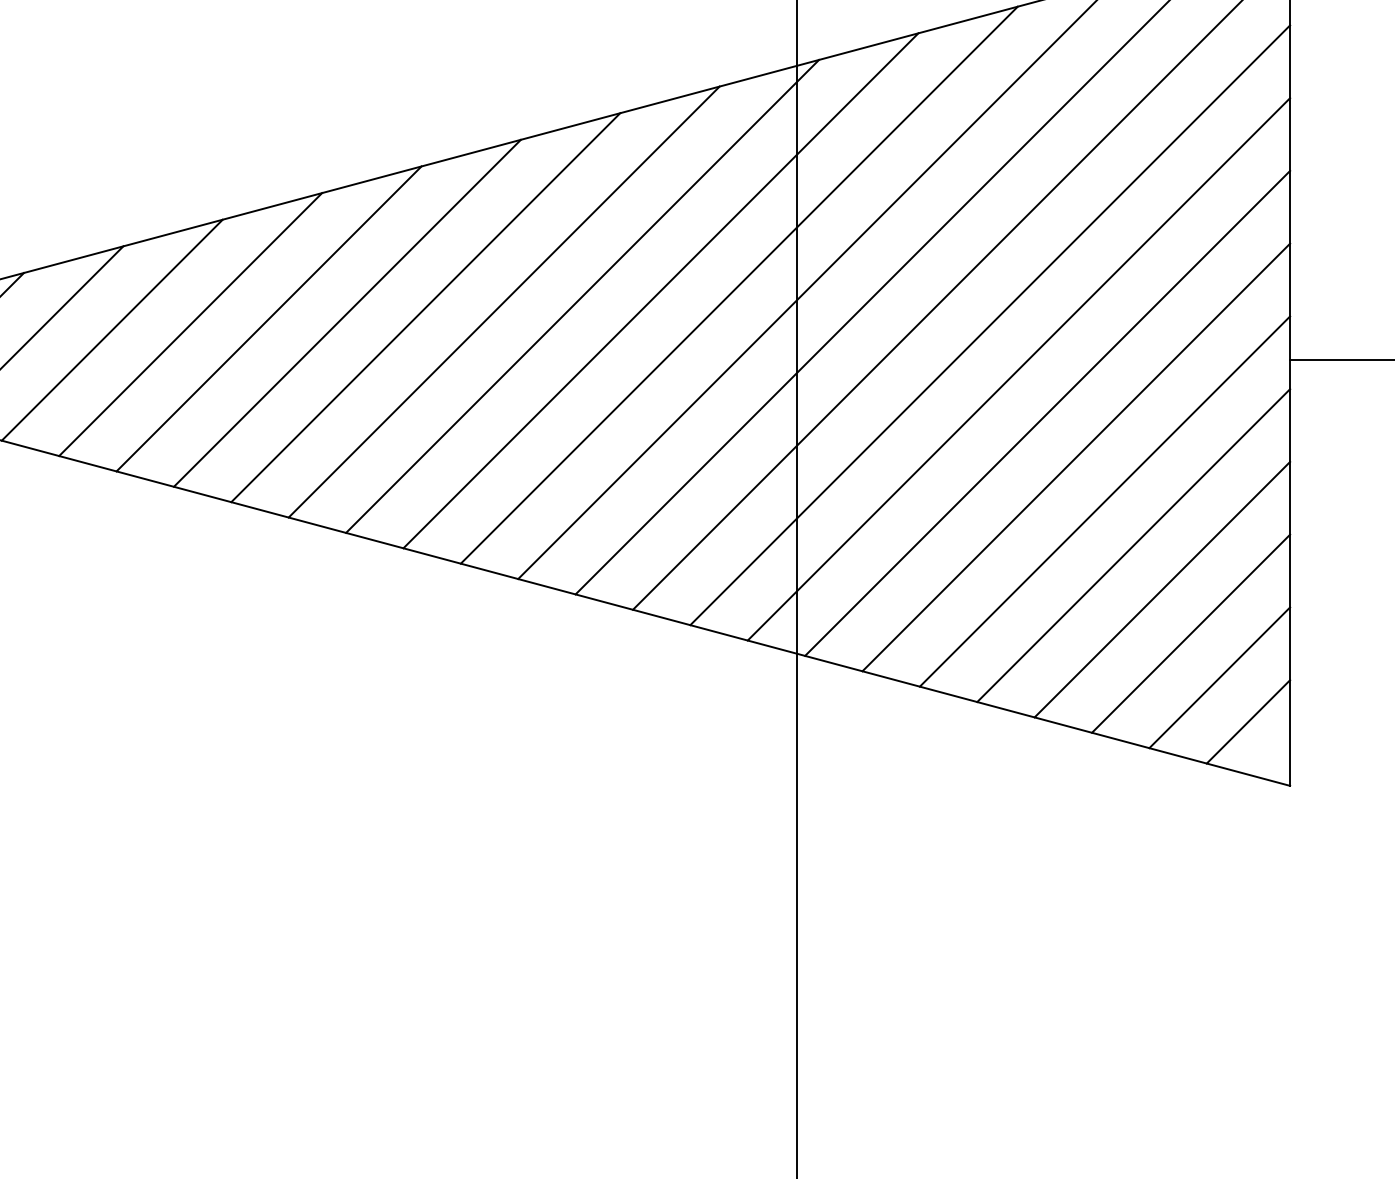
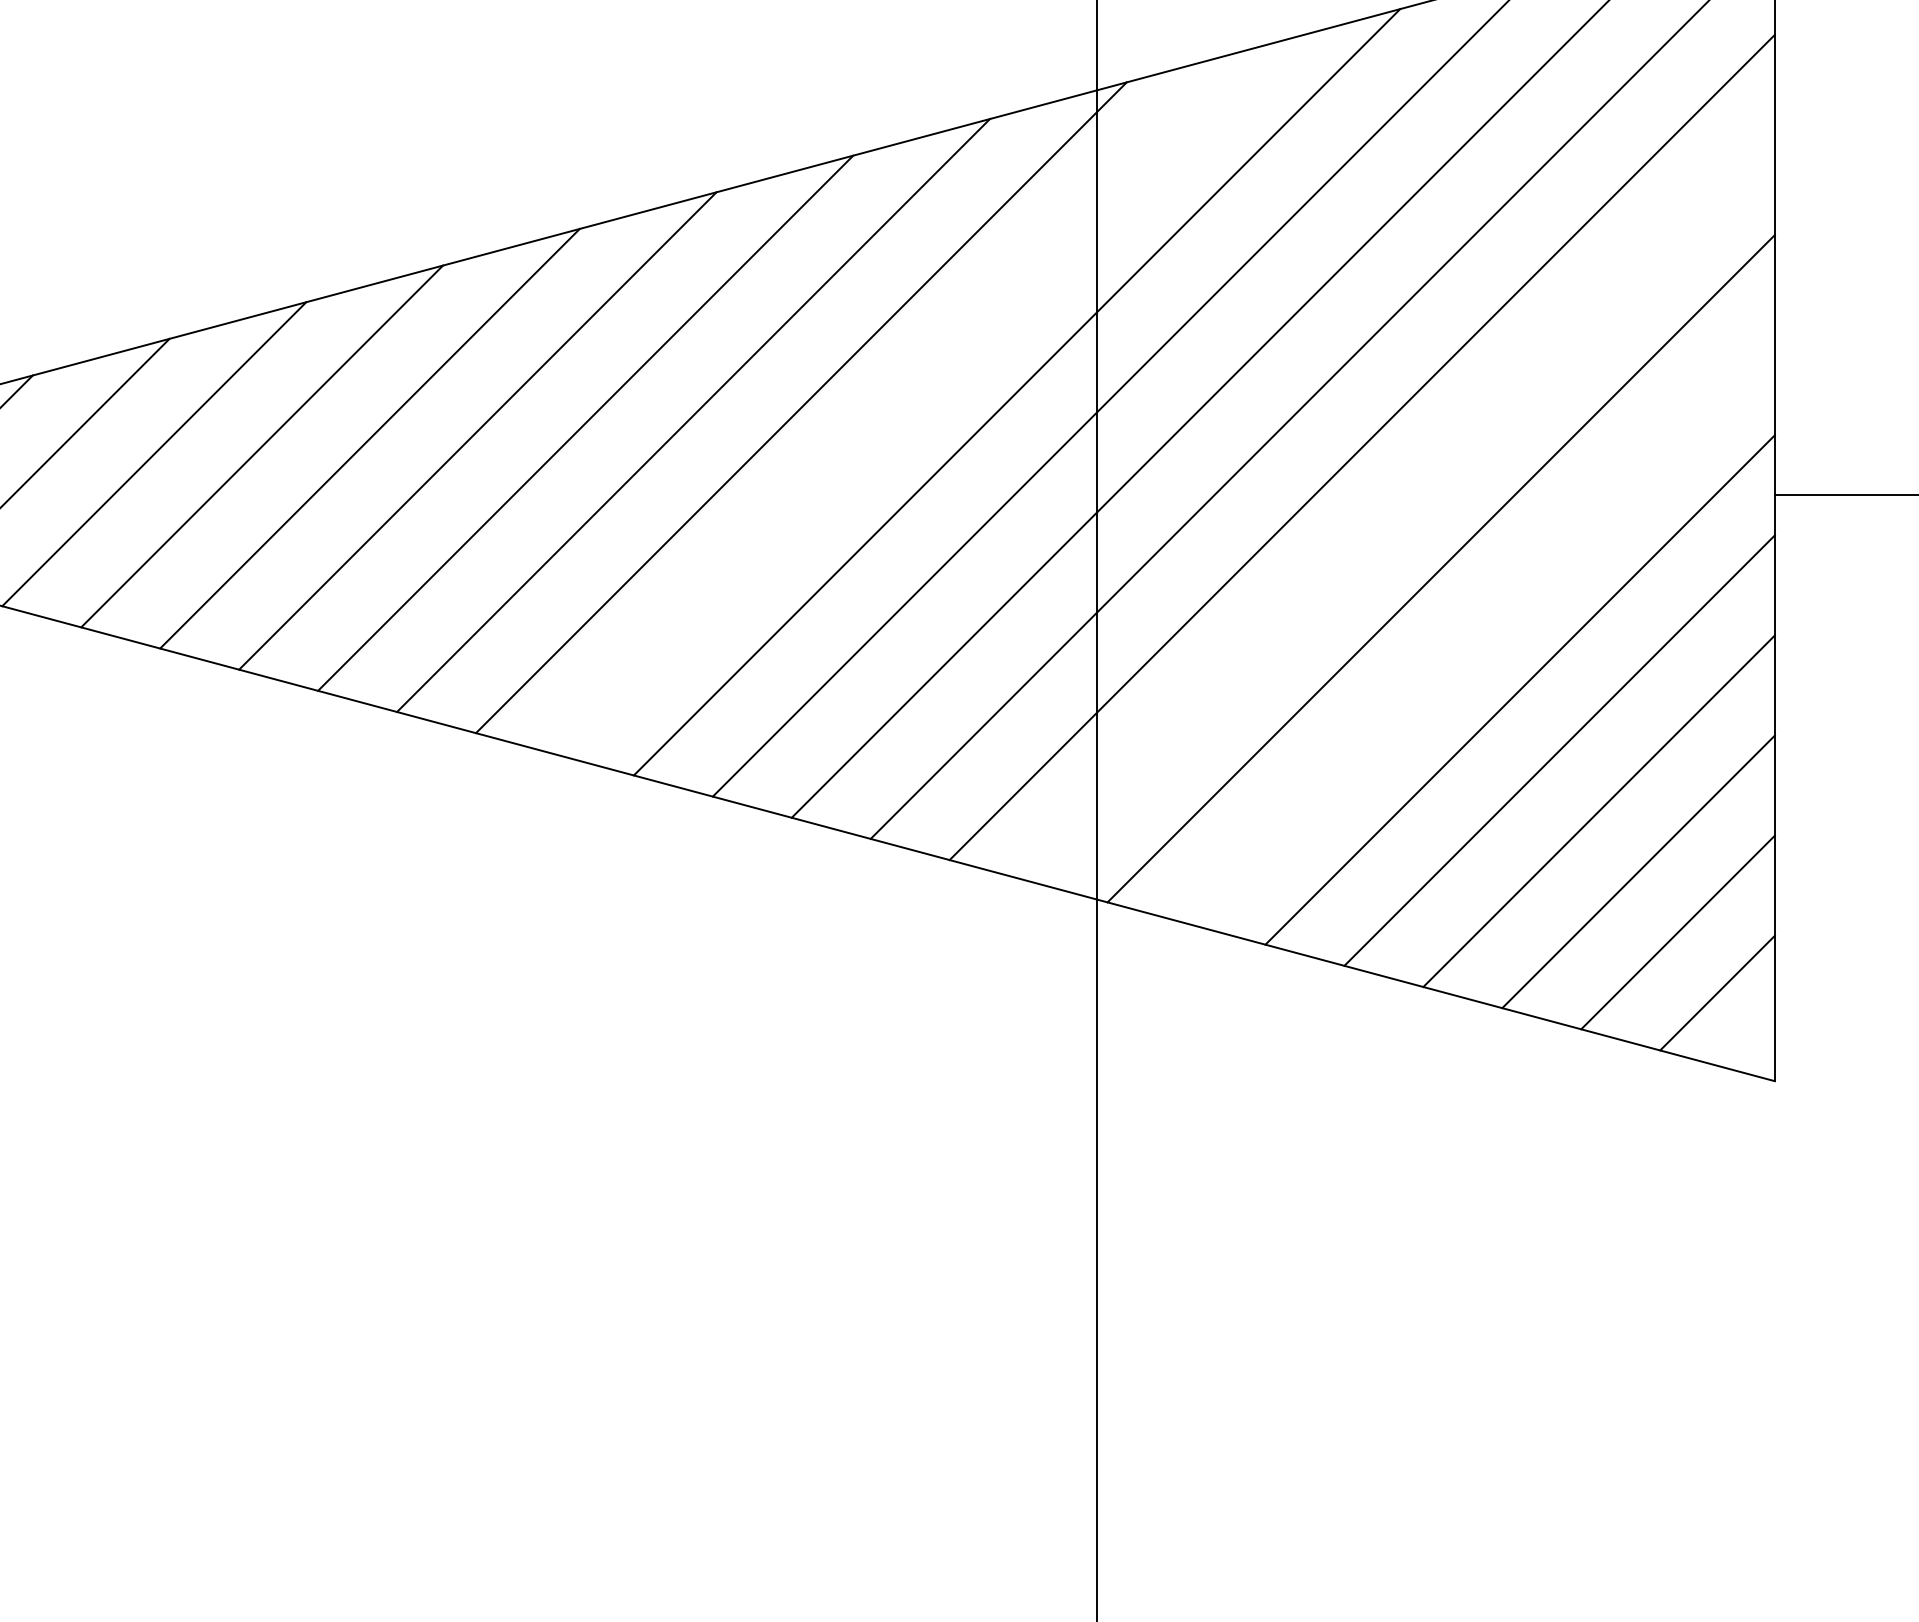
line: (660, 290) -> (908, 399), removed
line: (1018, 369) -> (1401, 508), removed
line: (1076, 457) -> (1480, 629), removed

